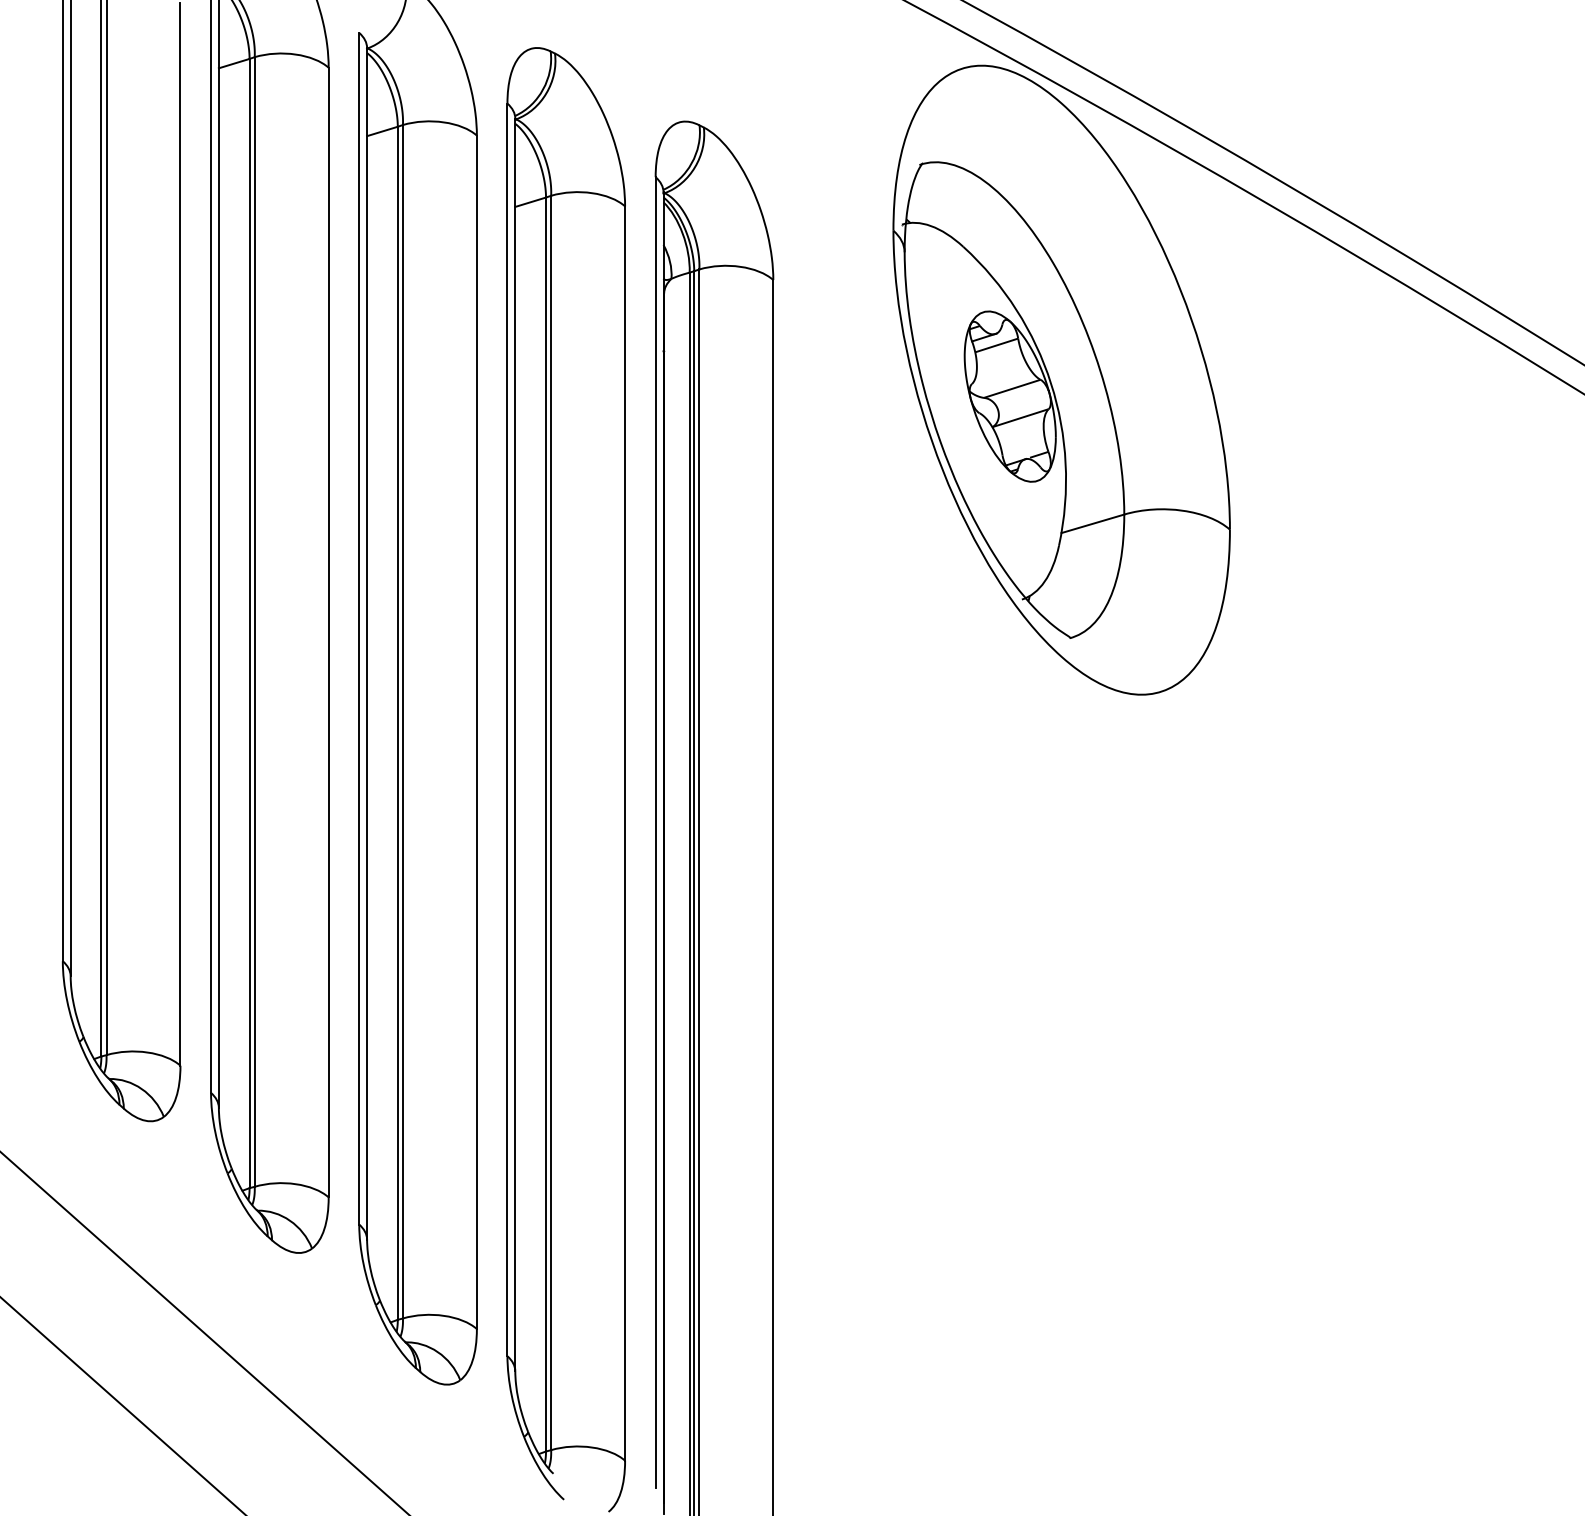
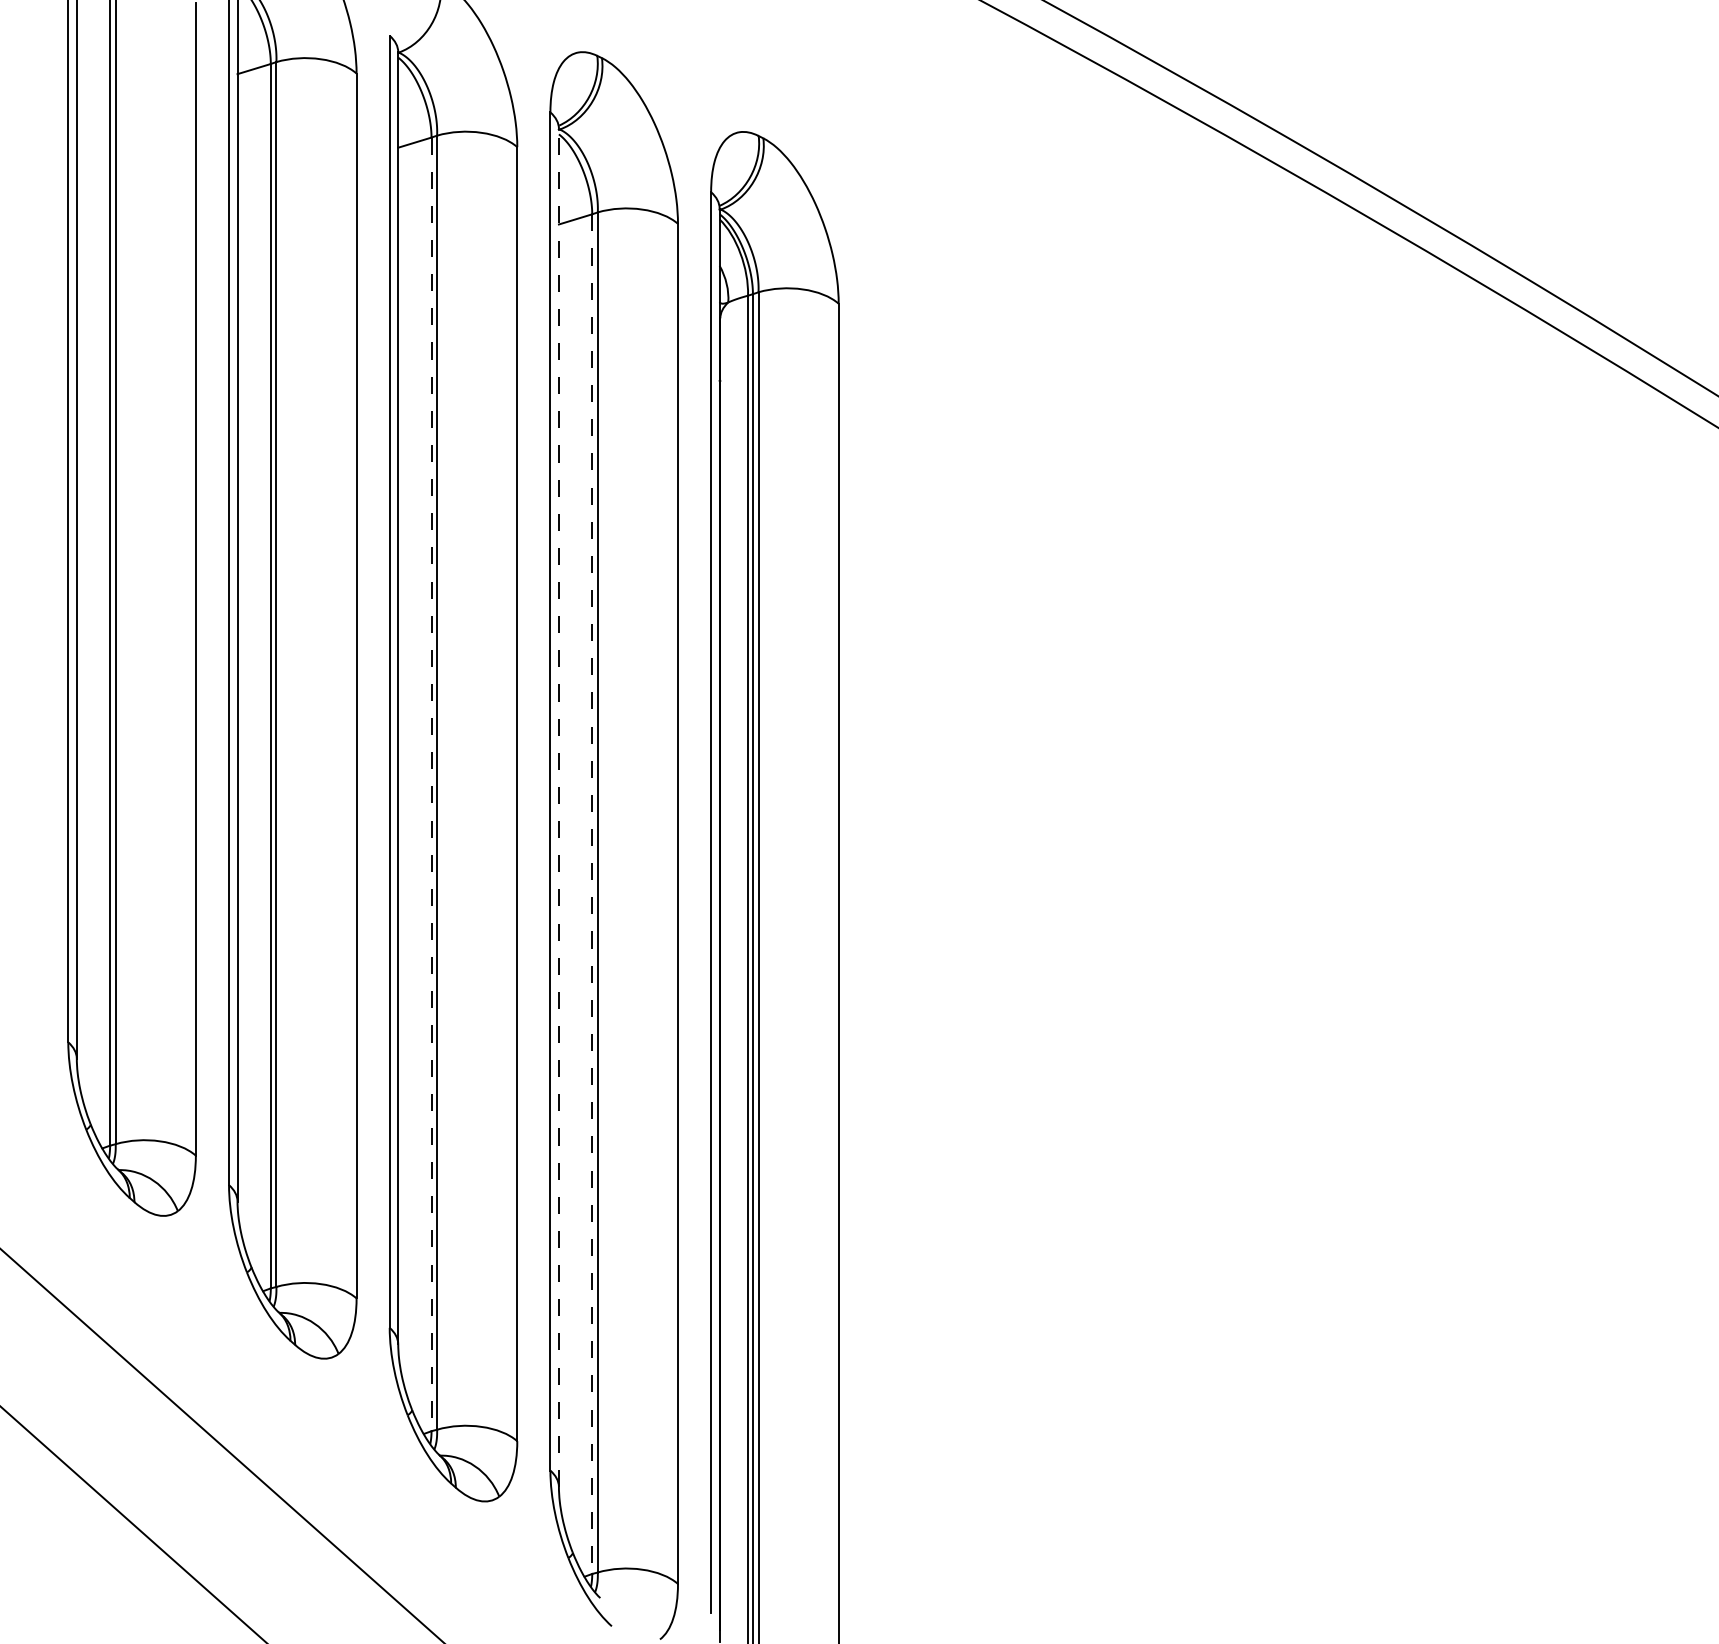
part: (1061, 379) -> (1151, 411), removed
line: (397, 723) -> (431, 784), solid -> dashed
line: (515, 744) -> (559, 807), solid -> dashed
line: (546, 824) -> (592, 894), solid -> dashed

